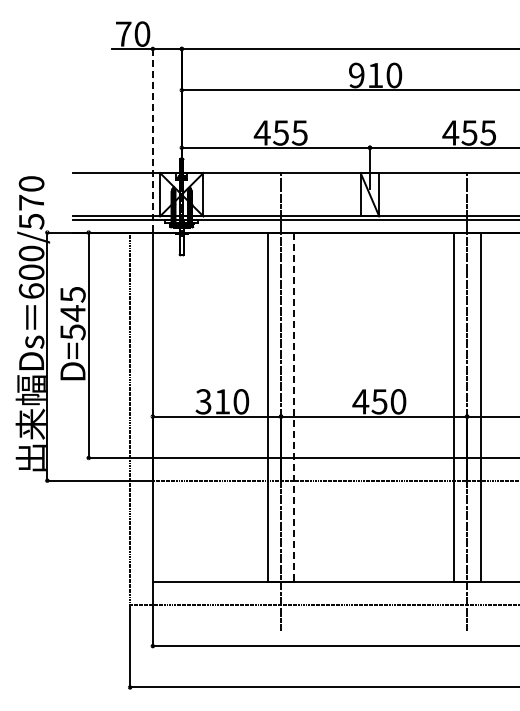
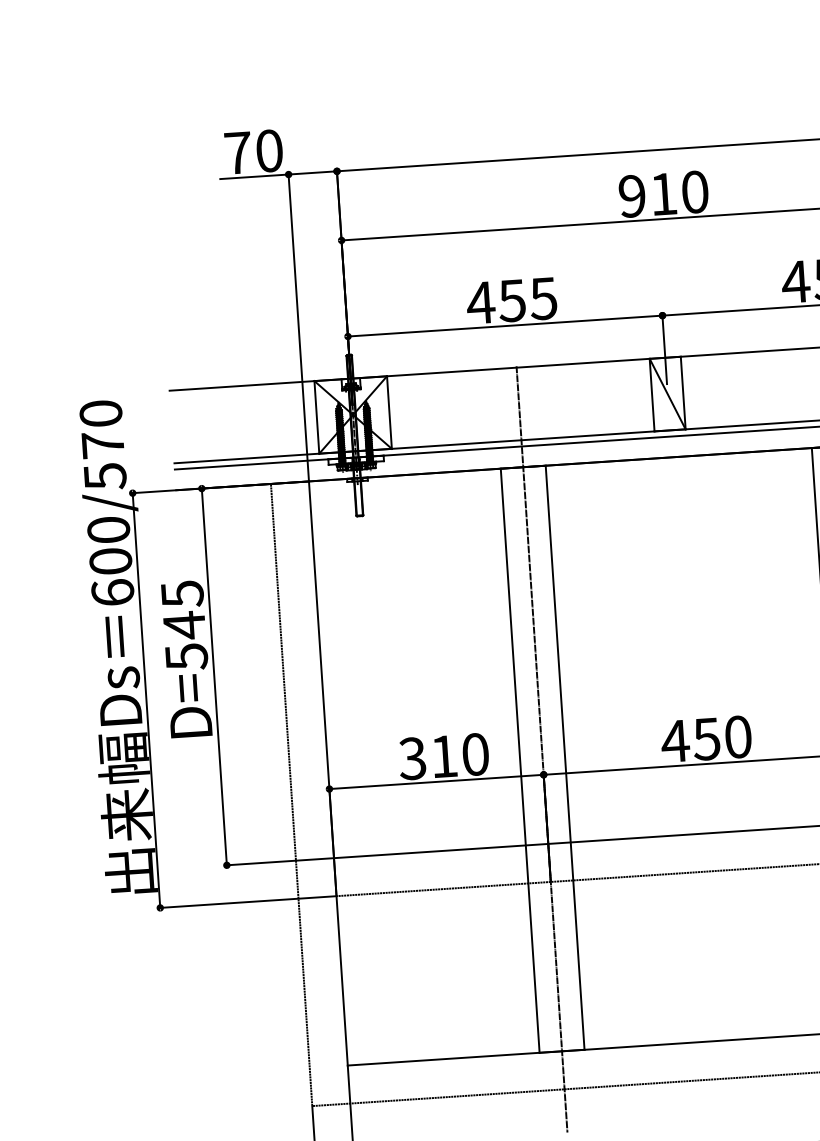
line: (152, 140) -> (298, 327), dashed -> solid
line: (294, 407) -> (565, 758), dashed -> solid

